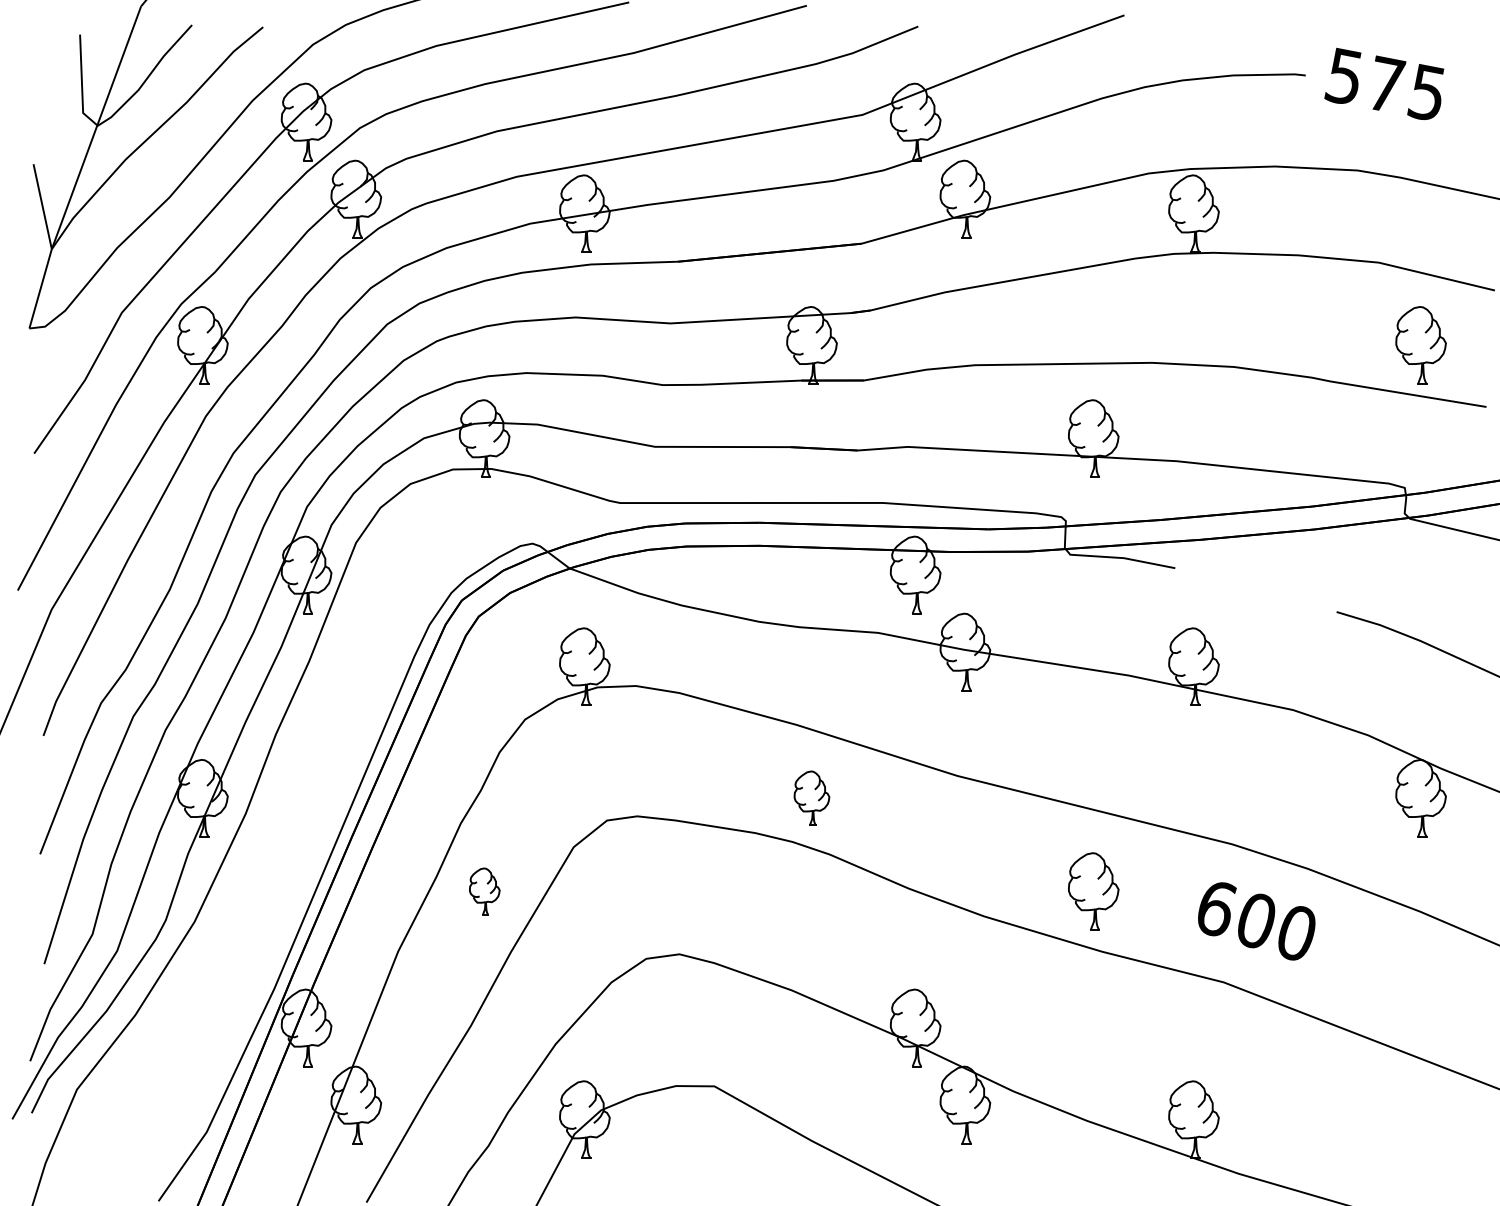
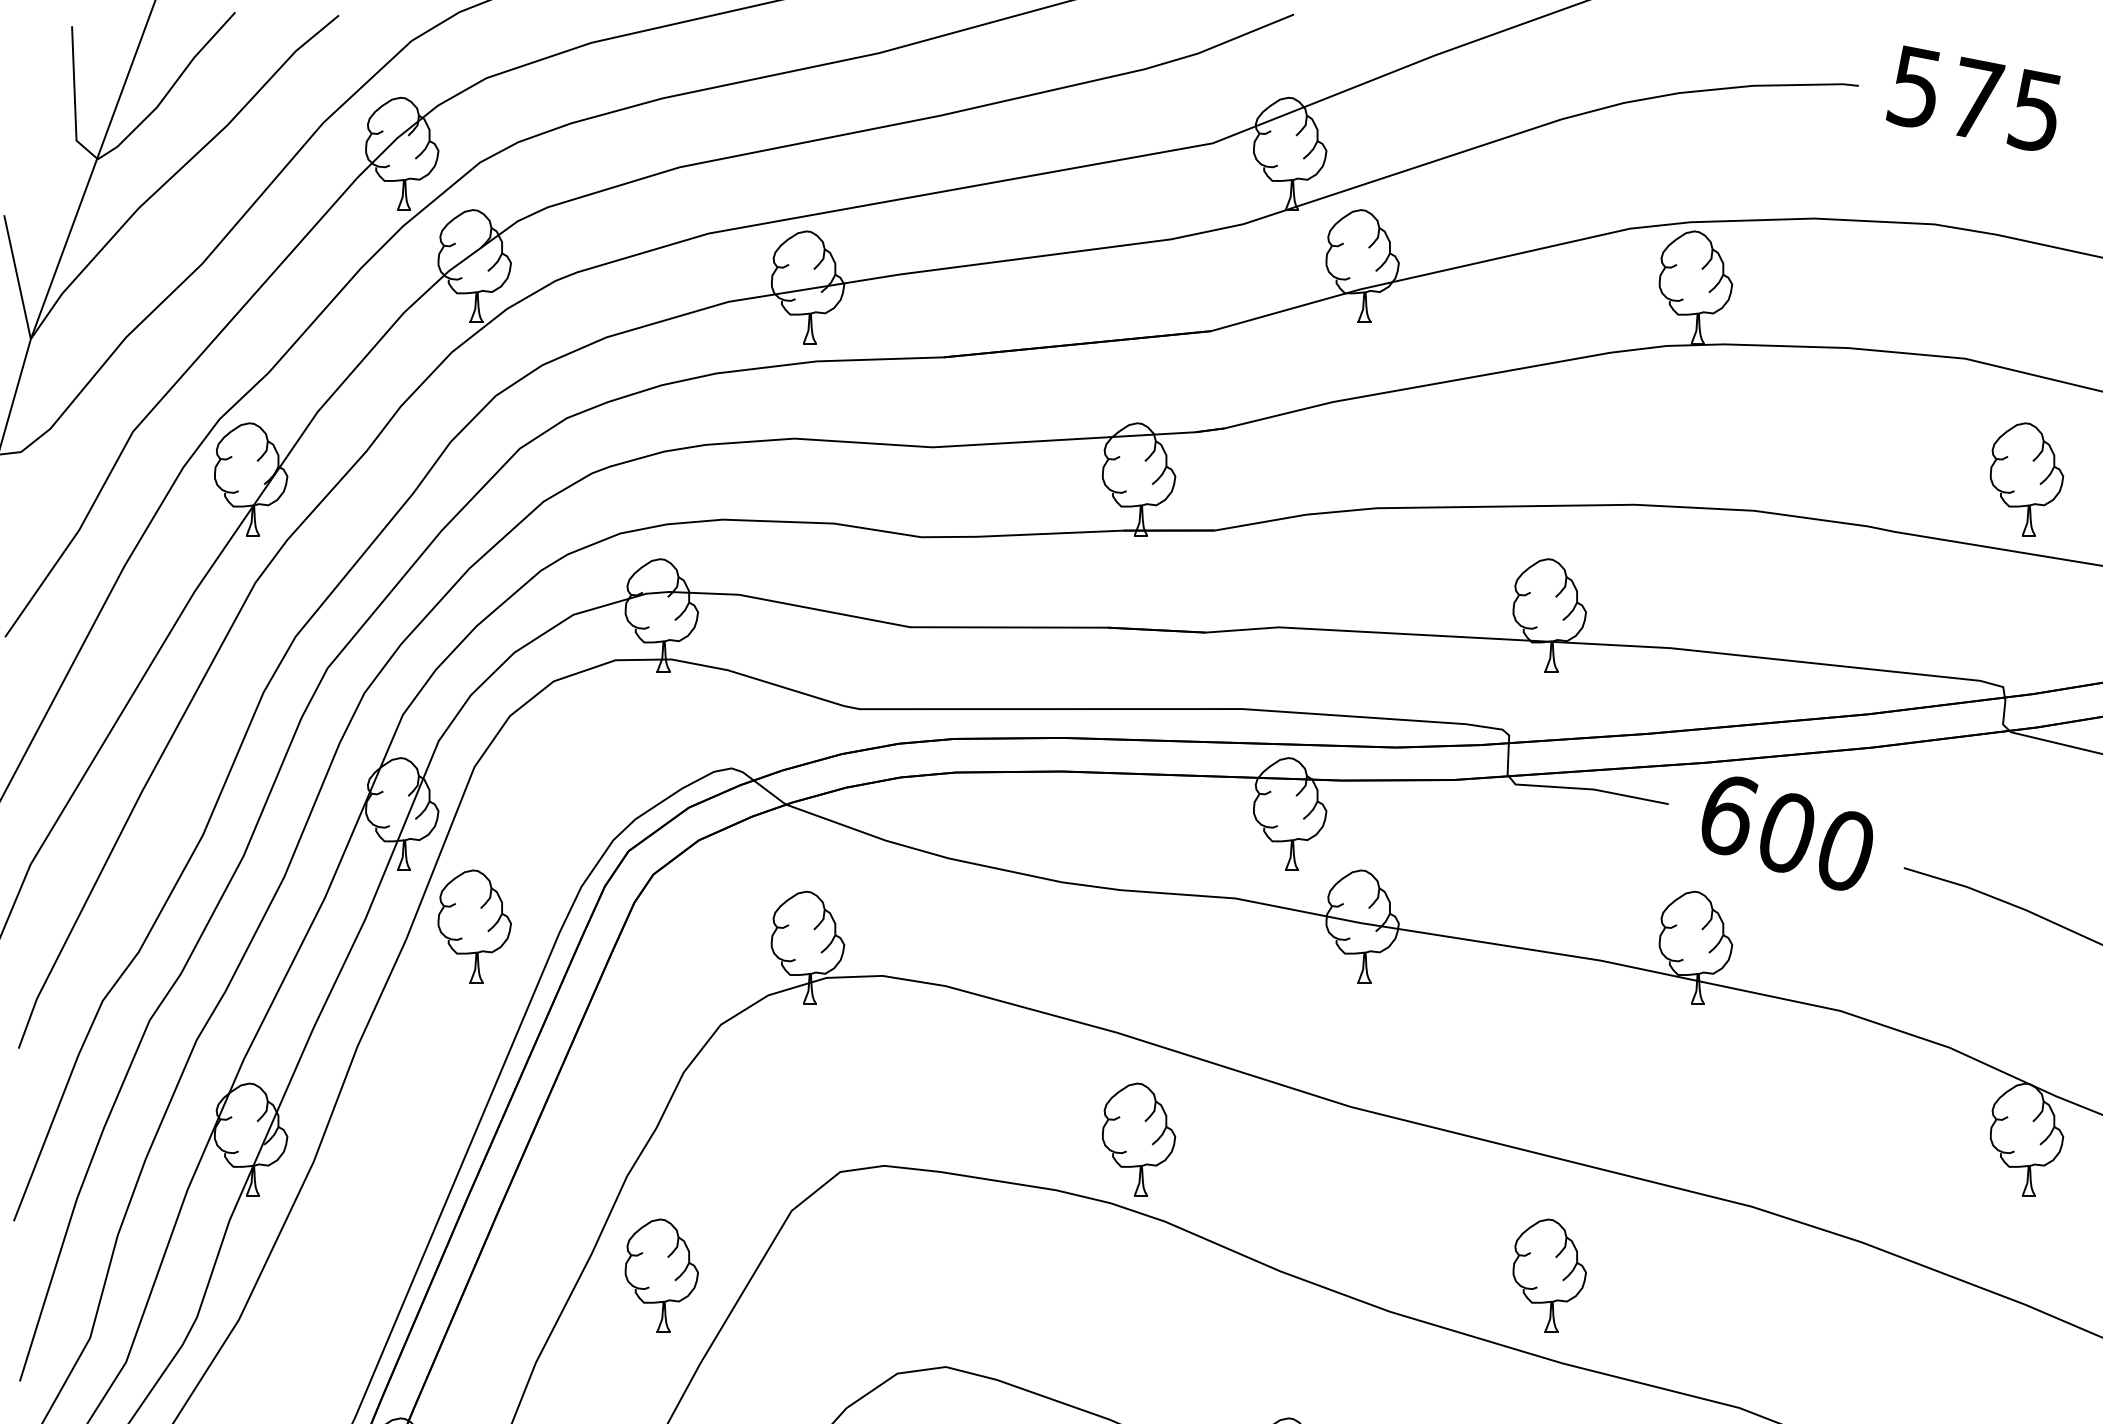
part: (356, 651) -> (475, 925), added
part: (811, 798) -> (1138, 1139), size x1.43
part: (484, 891) -> (661, 1275), size x1.67
text: (1256, 921) -> (1787, 833), moved

